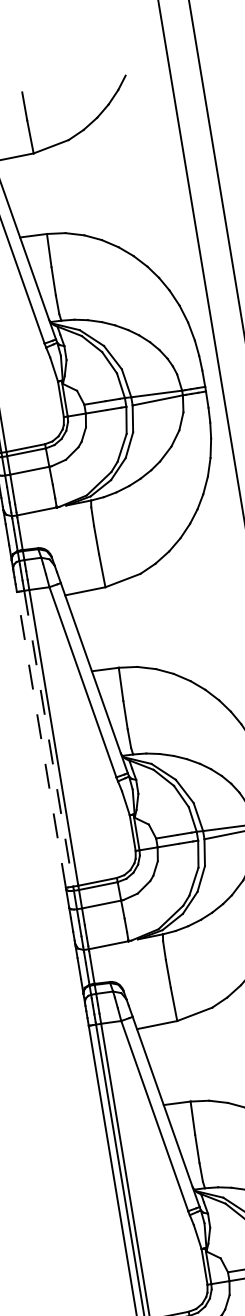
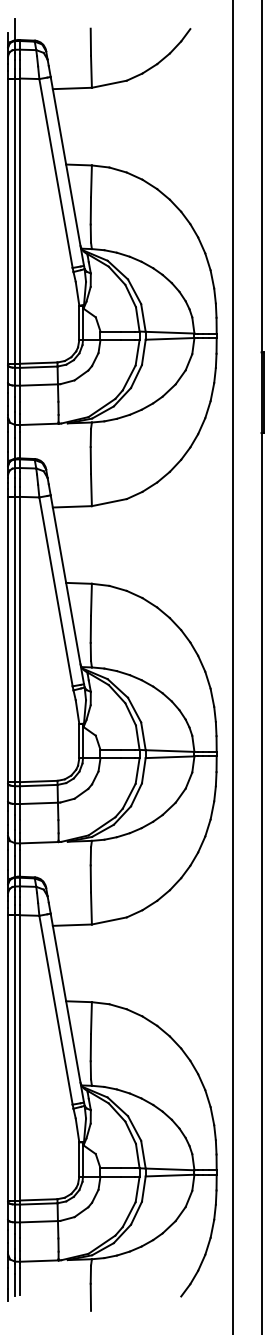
line: (49, 738) -> (15, 639), dashed -> solid
line: (41, 739) -> (8, 639), dashed -> solid

